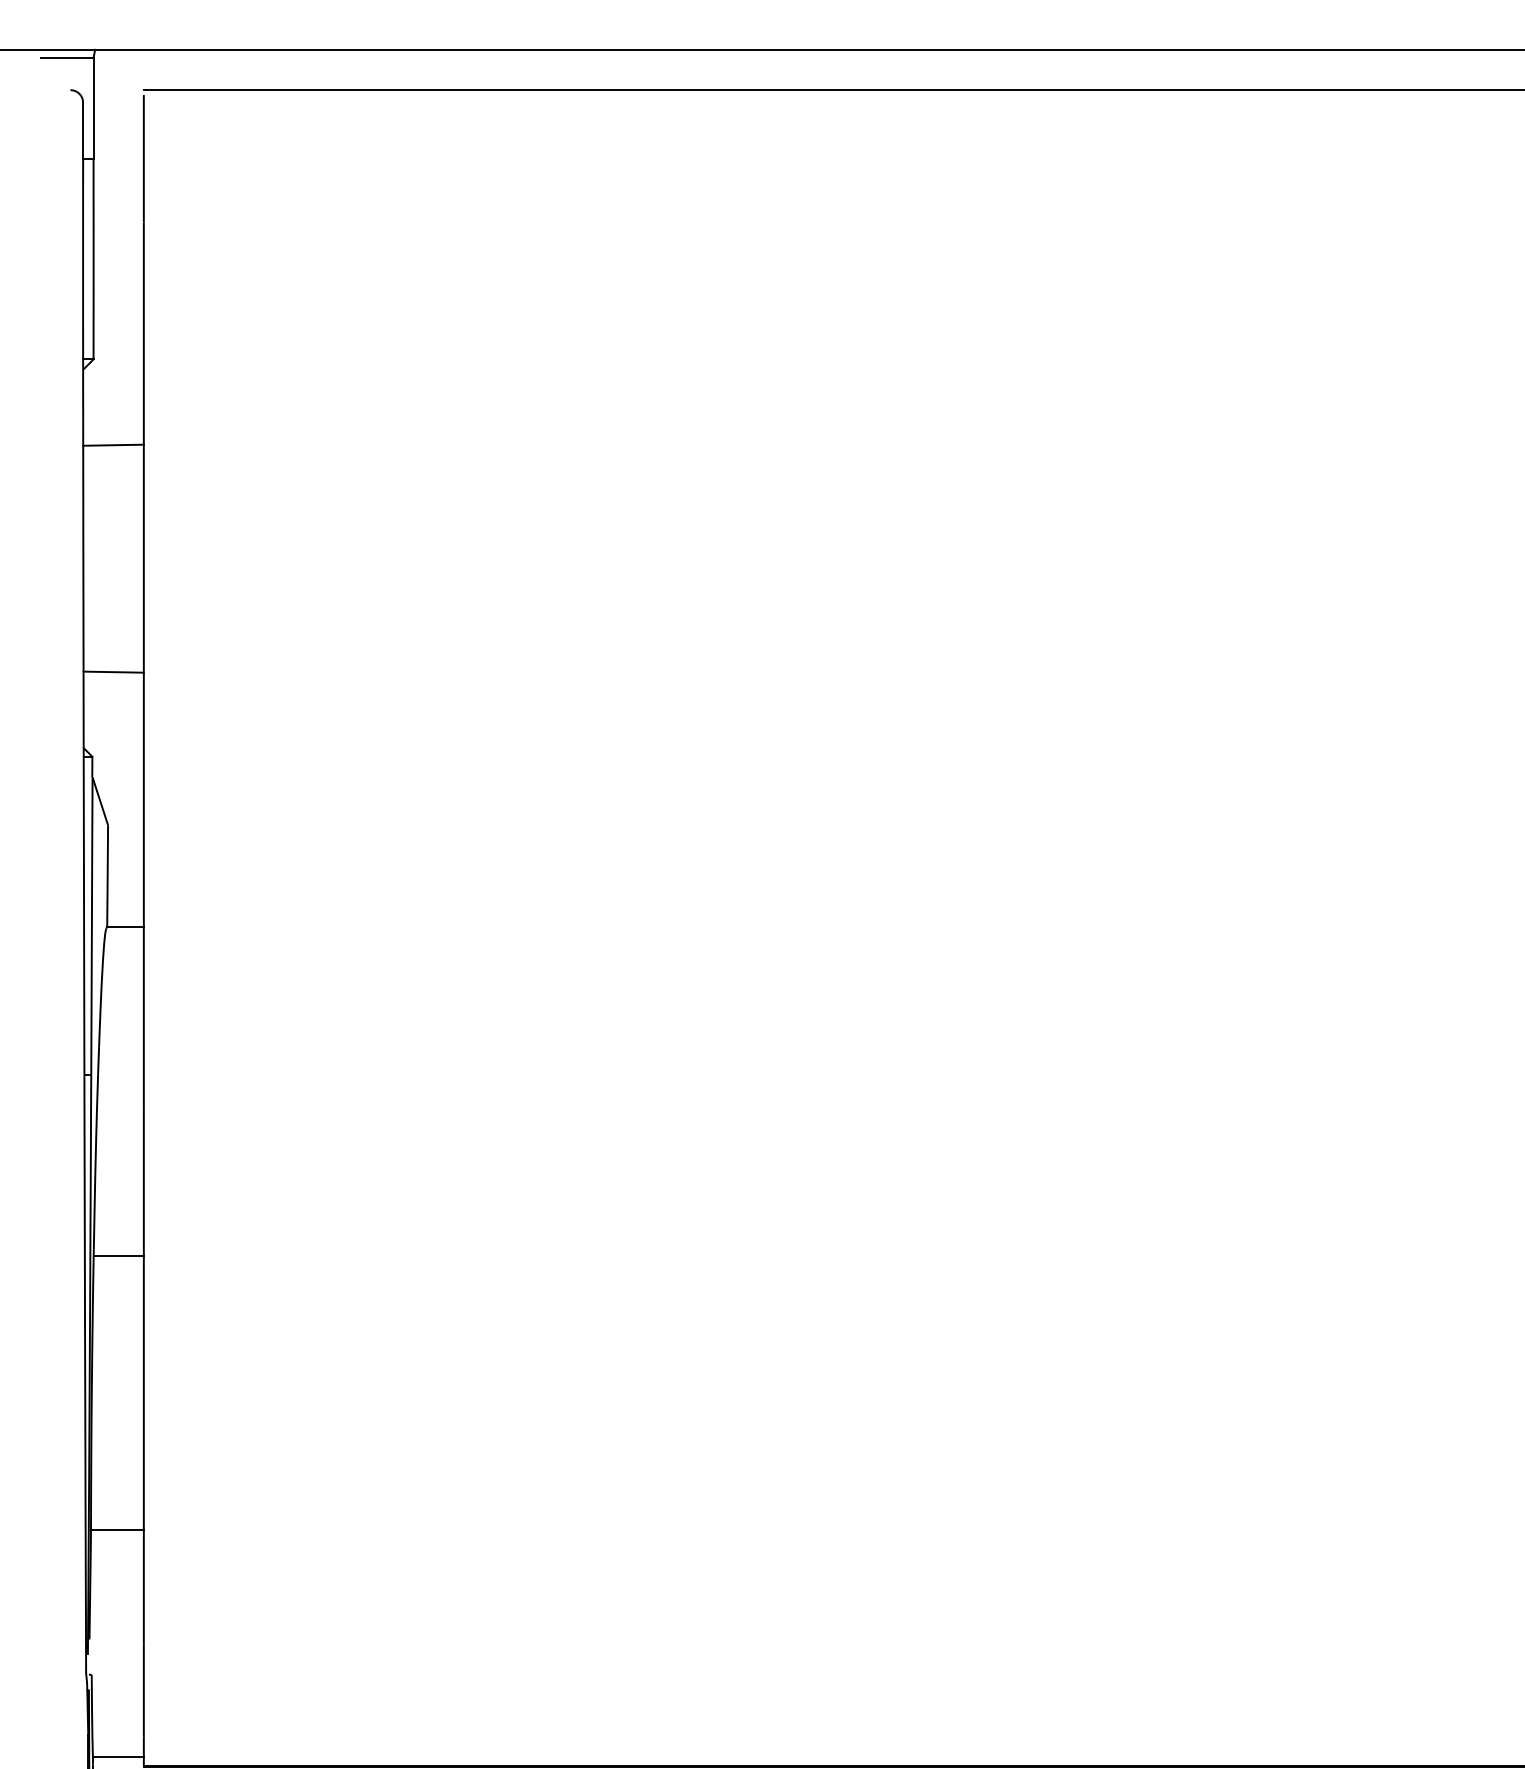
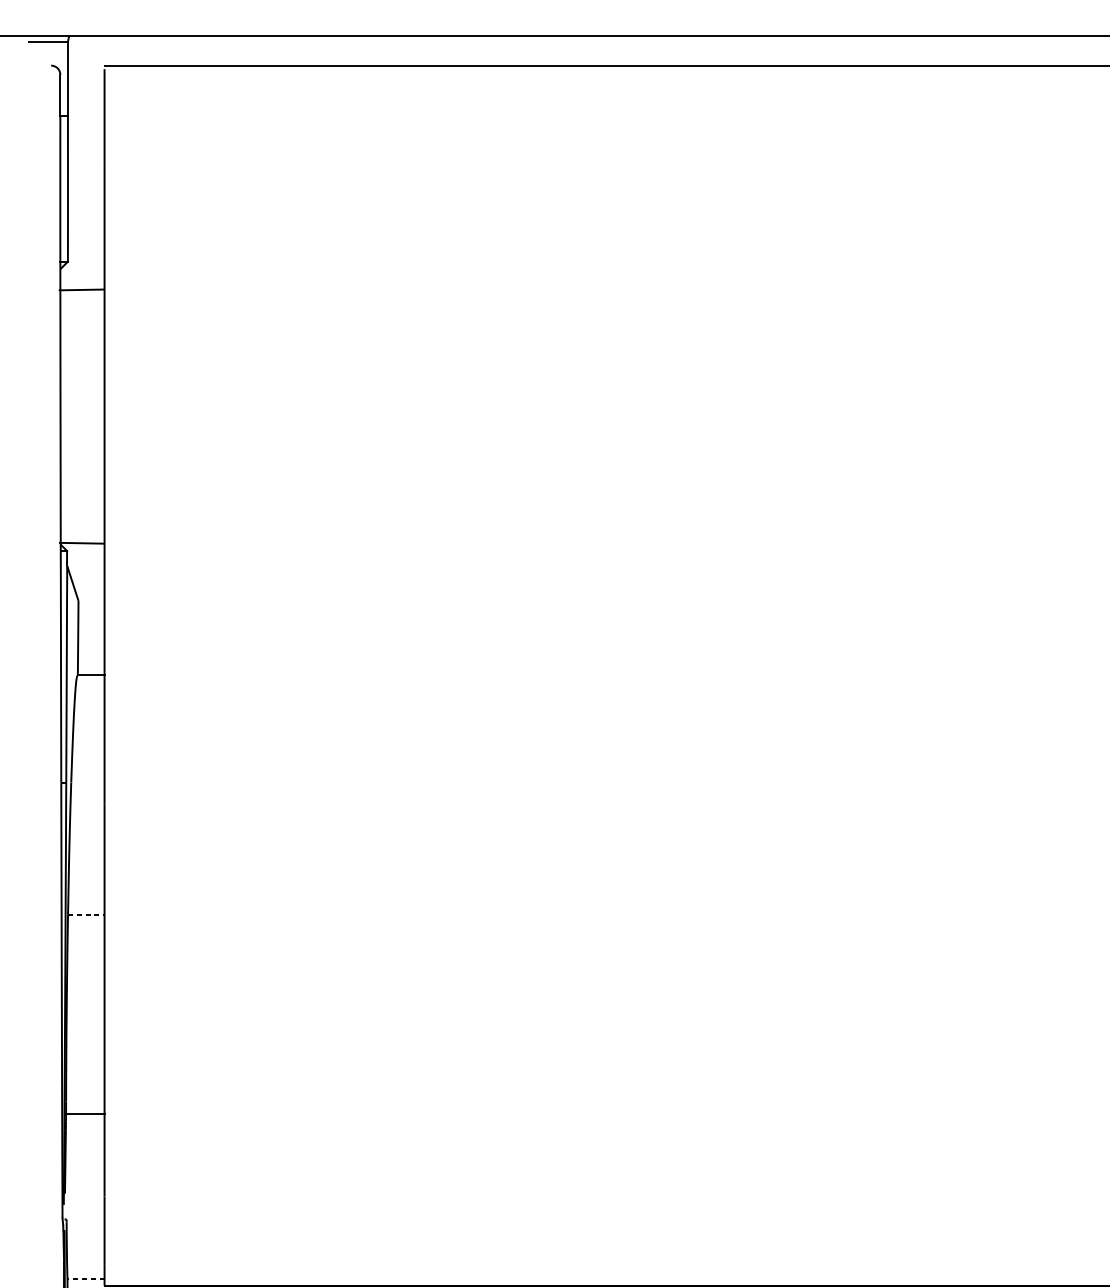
line: (113, 444) -> (81, 289), moved
line: (113, 671) -> (81, 542), moved
line: (119, 1256) -> (86, 914), solid -> dashed
line: (118, 1756) -> (86, 1278), solid -> dashed

